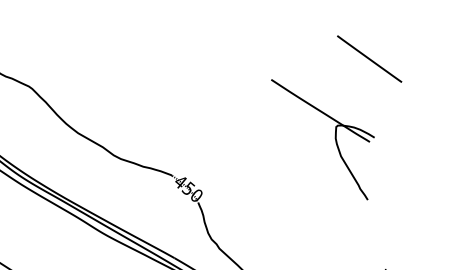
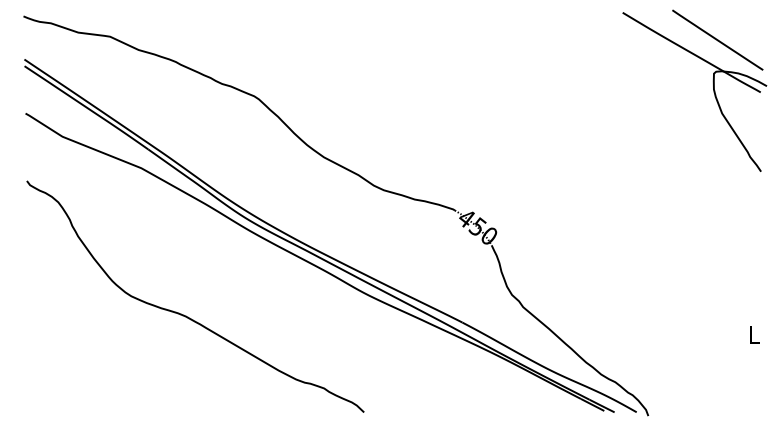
part: (335, 139) -> (713, 91), moved

